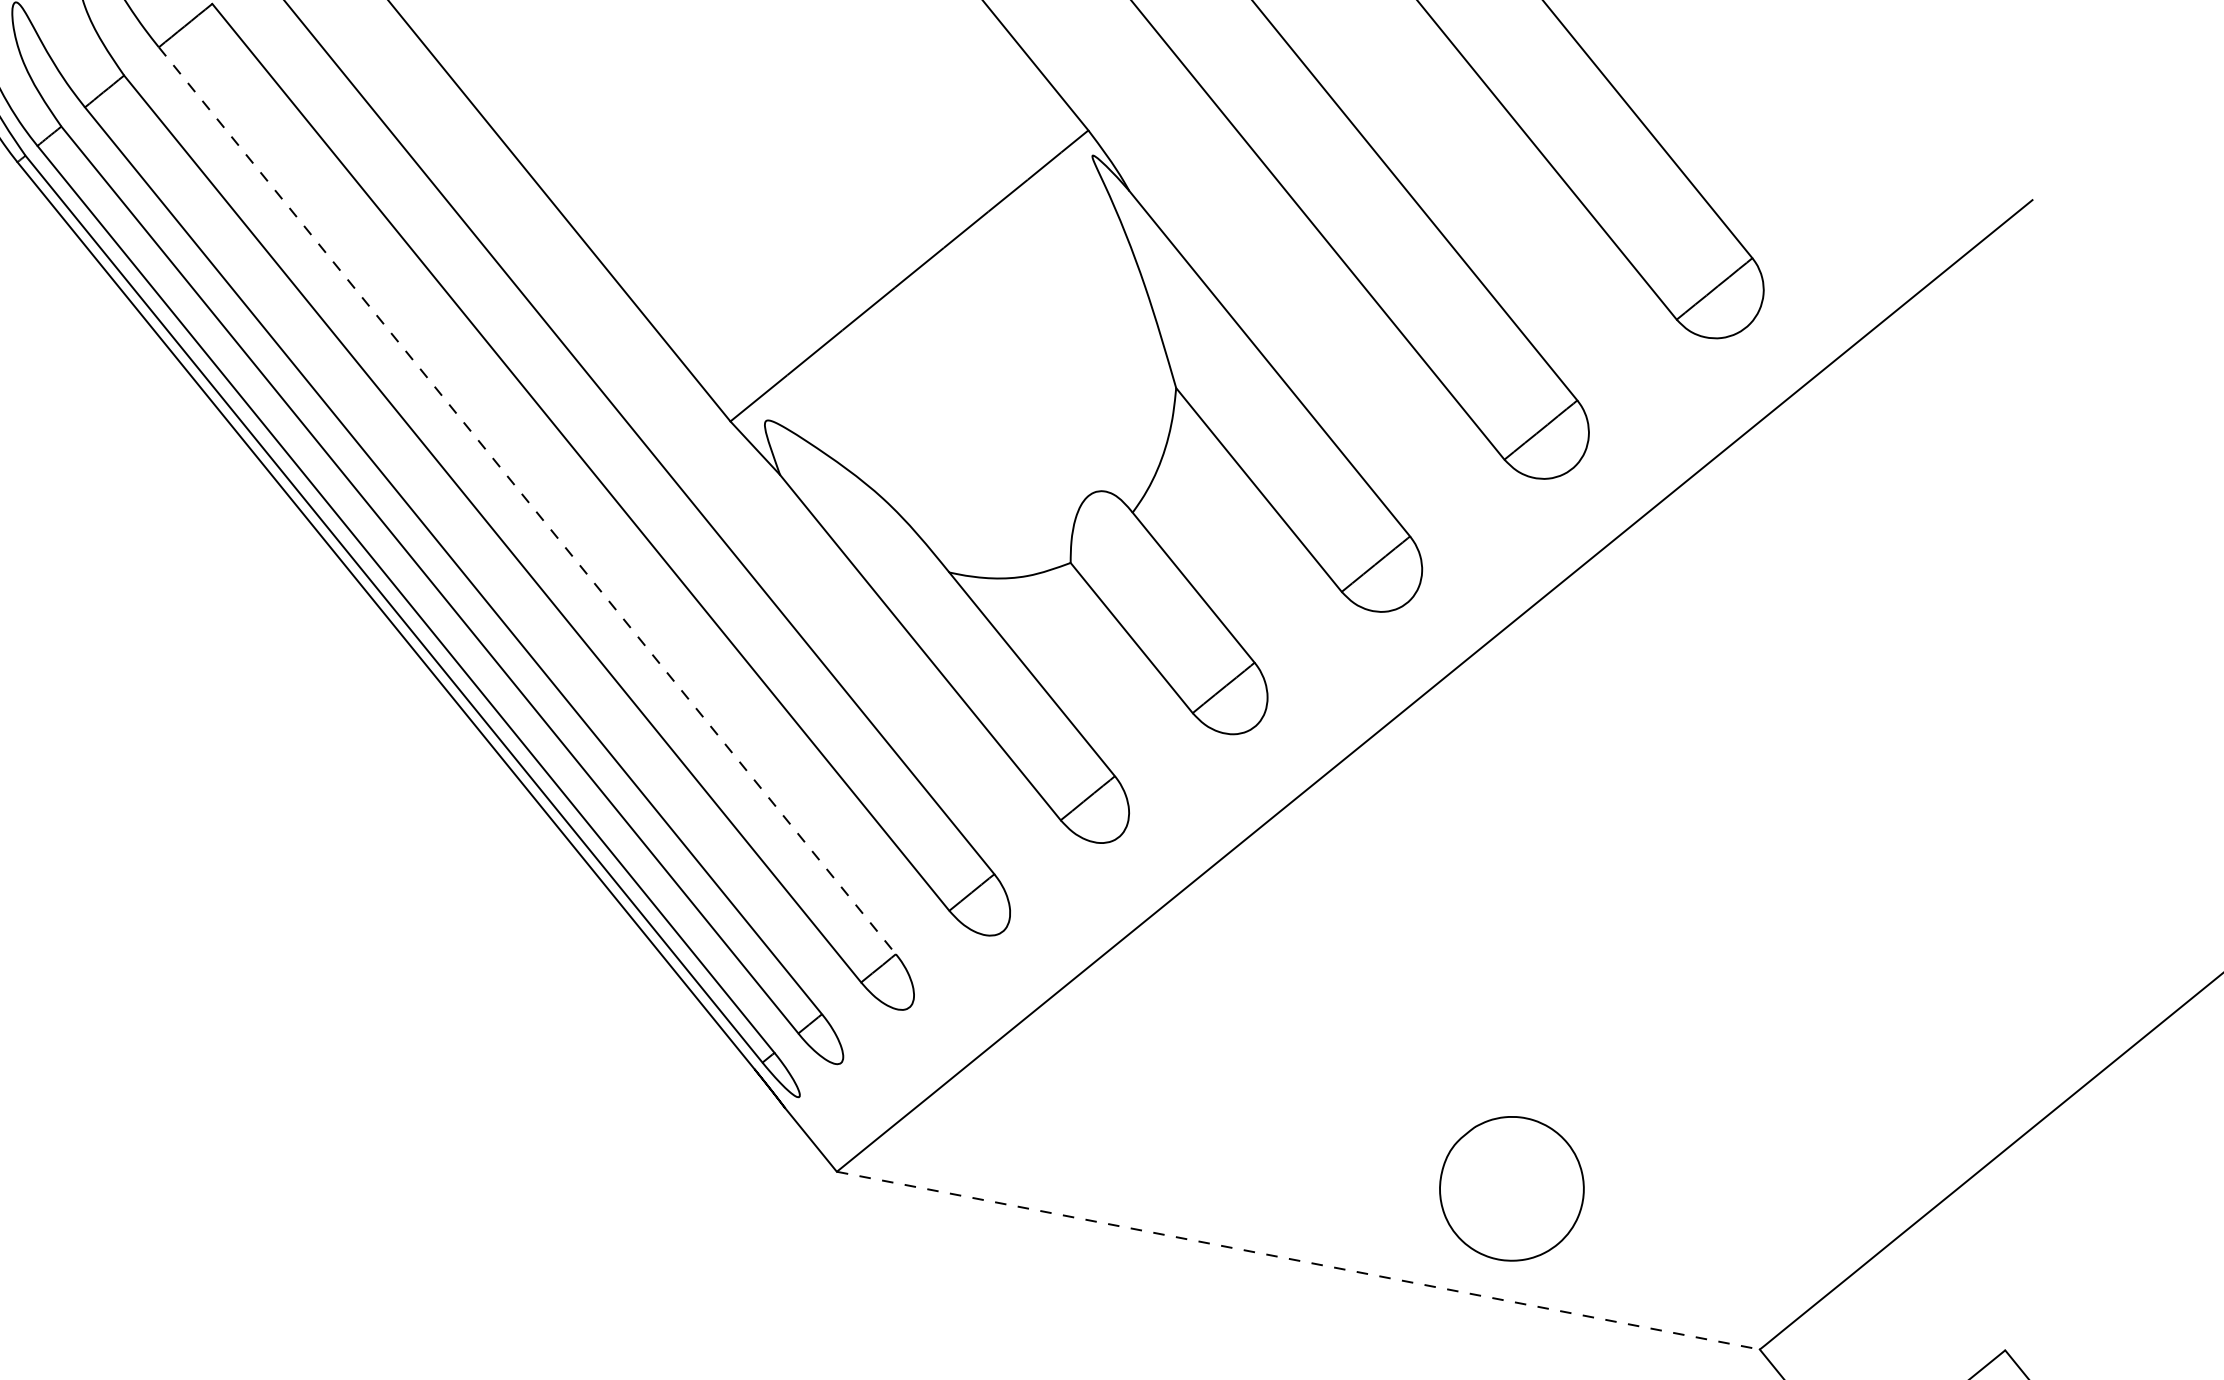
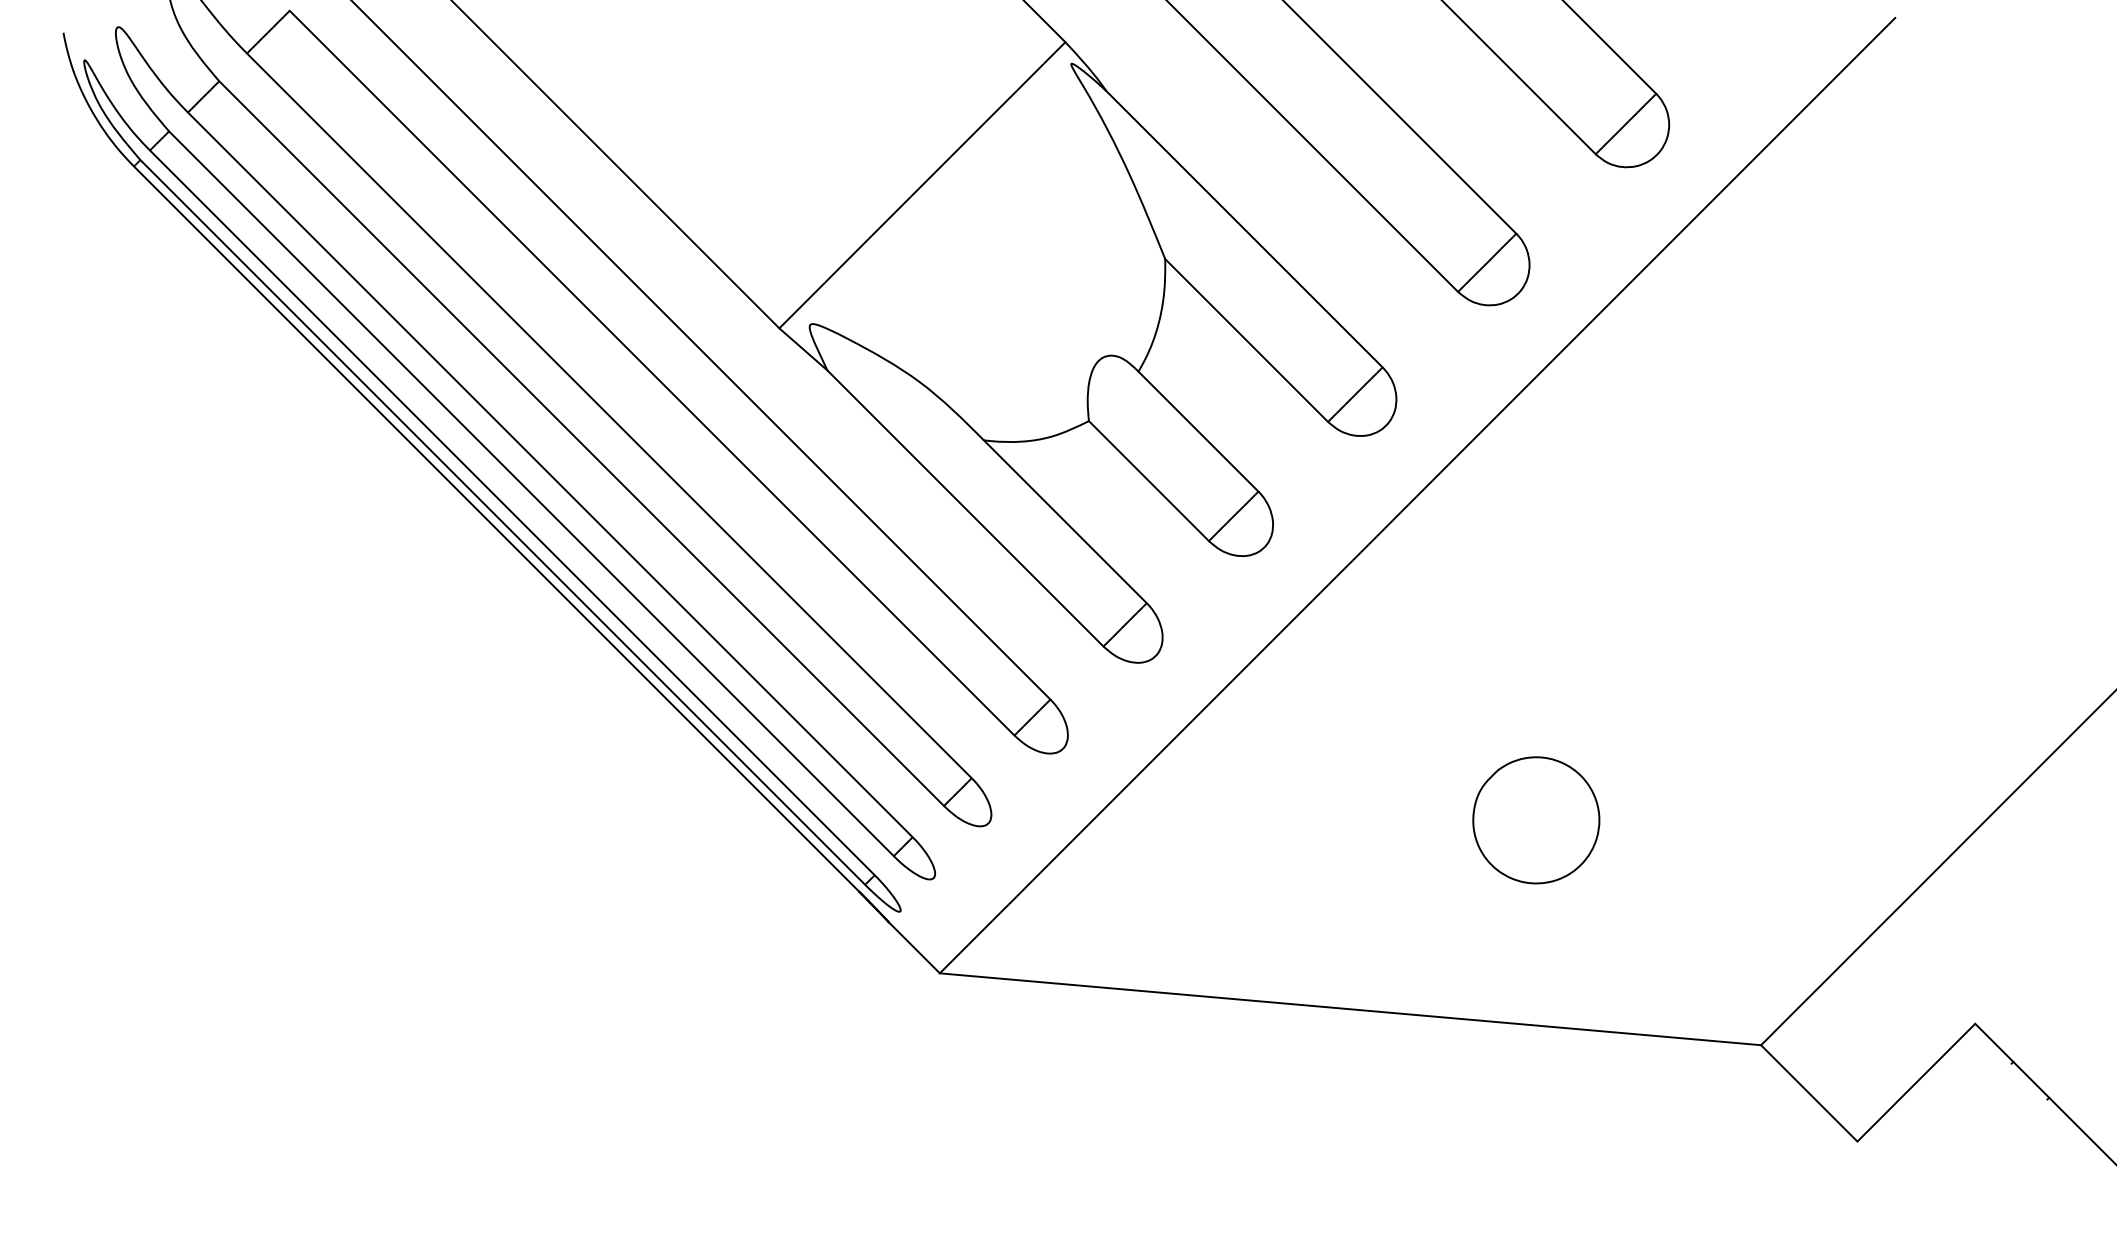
line: (527, 501) -> (609, 416), dashed -> solid
part: (1512, 1189) -> (1536, 820), moved
line: (1298, 1260) -> (1350, 1009), dashed -> solid

